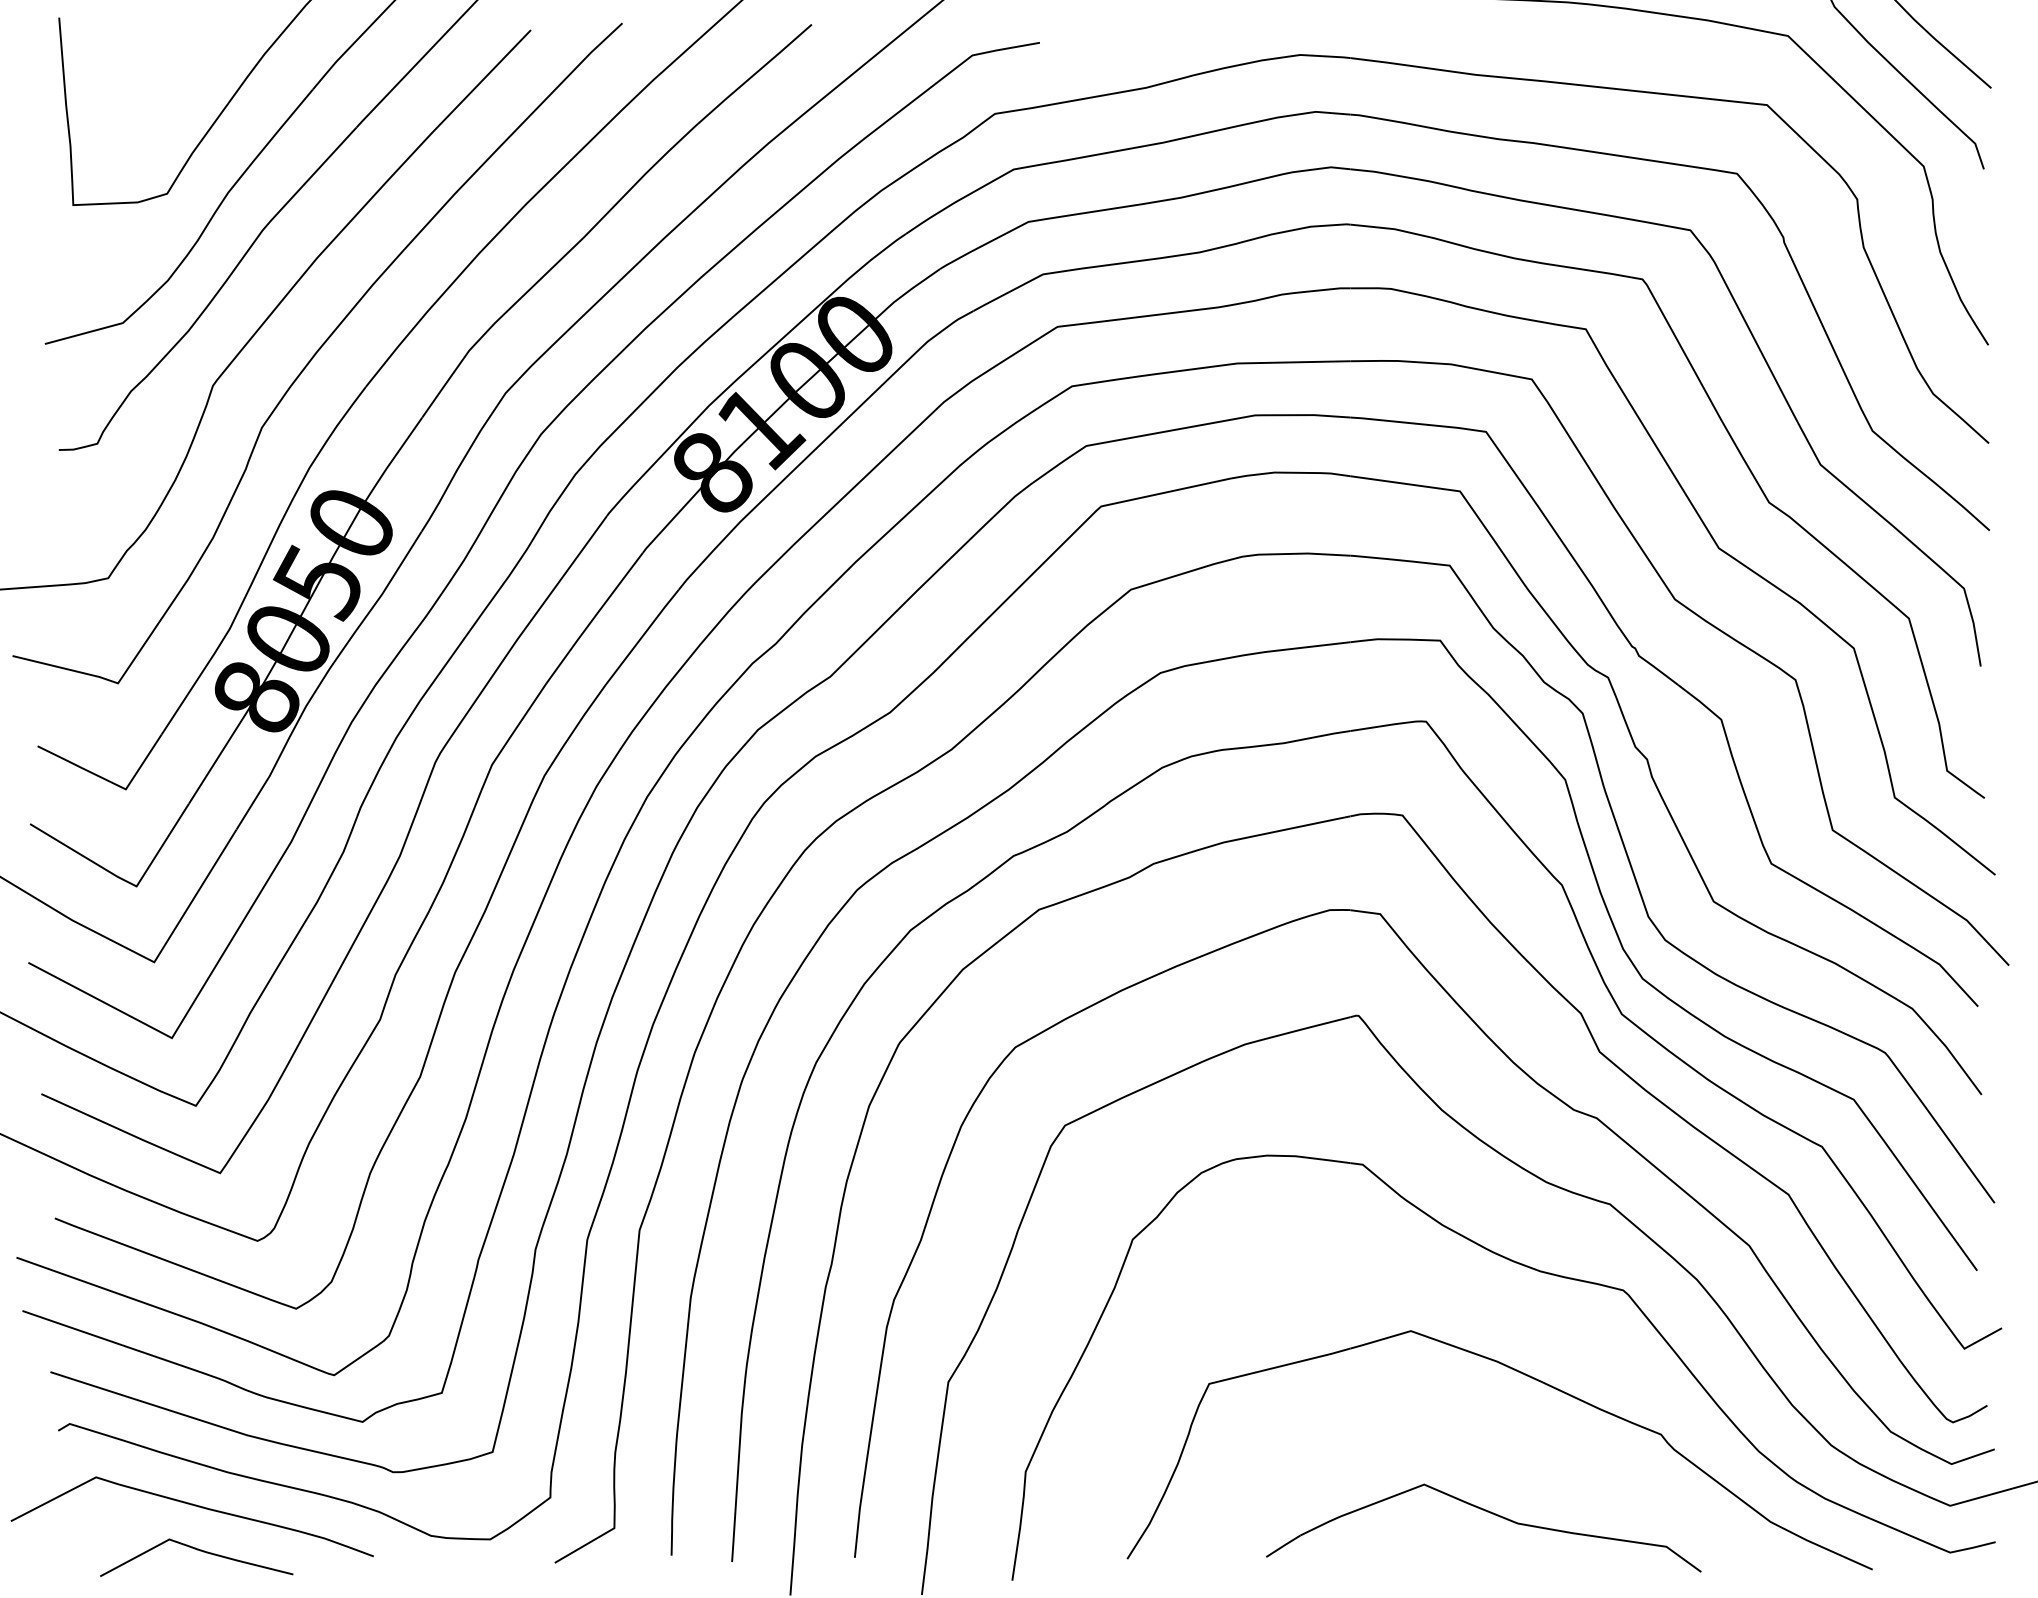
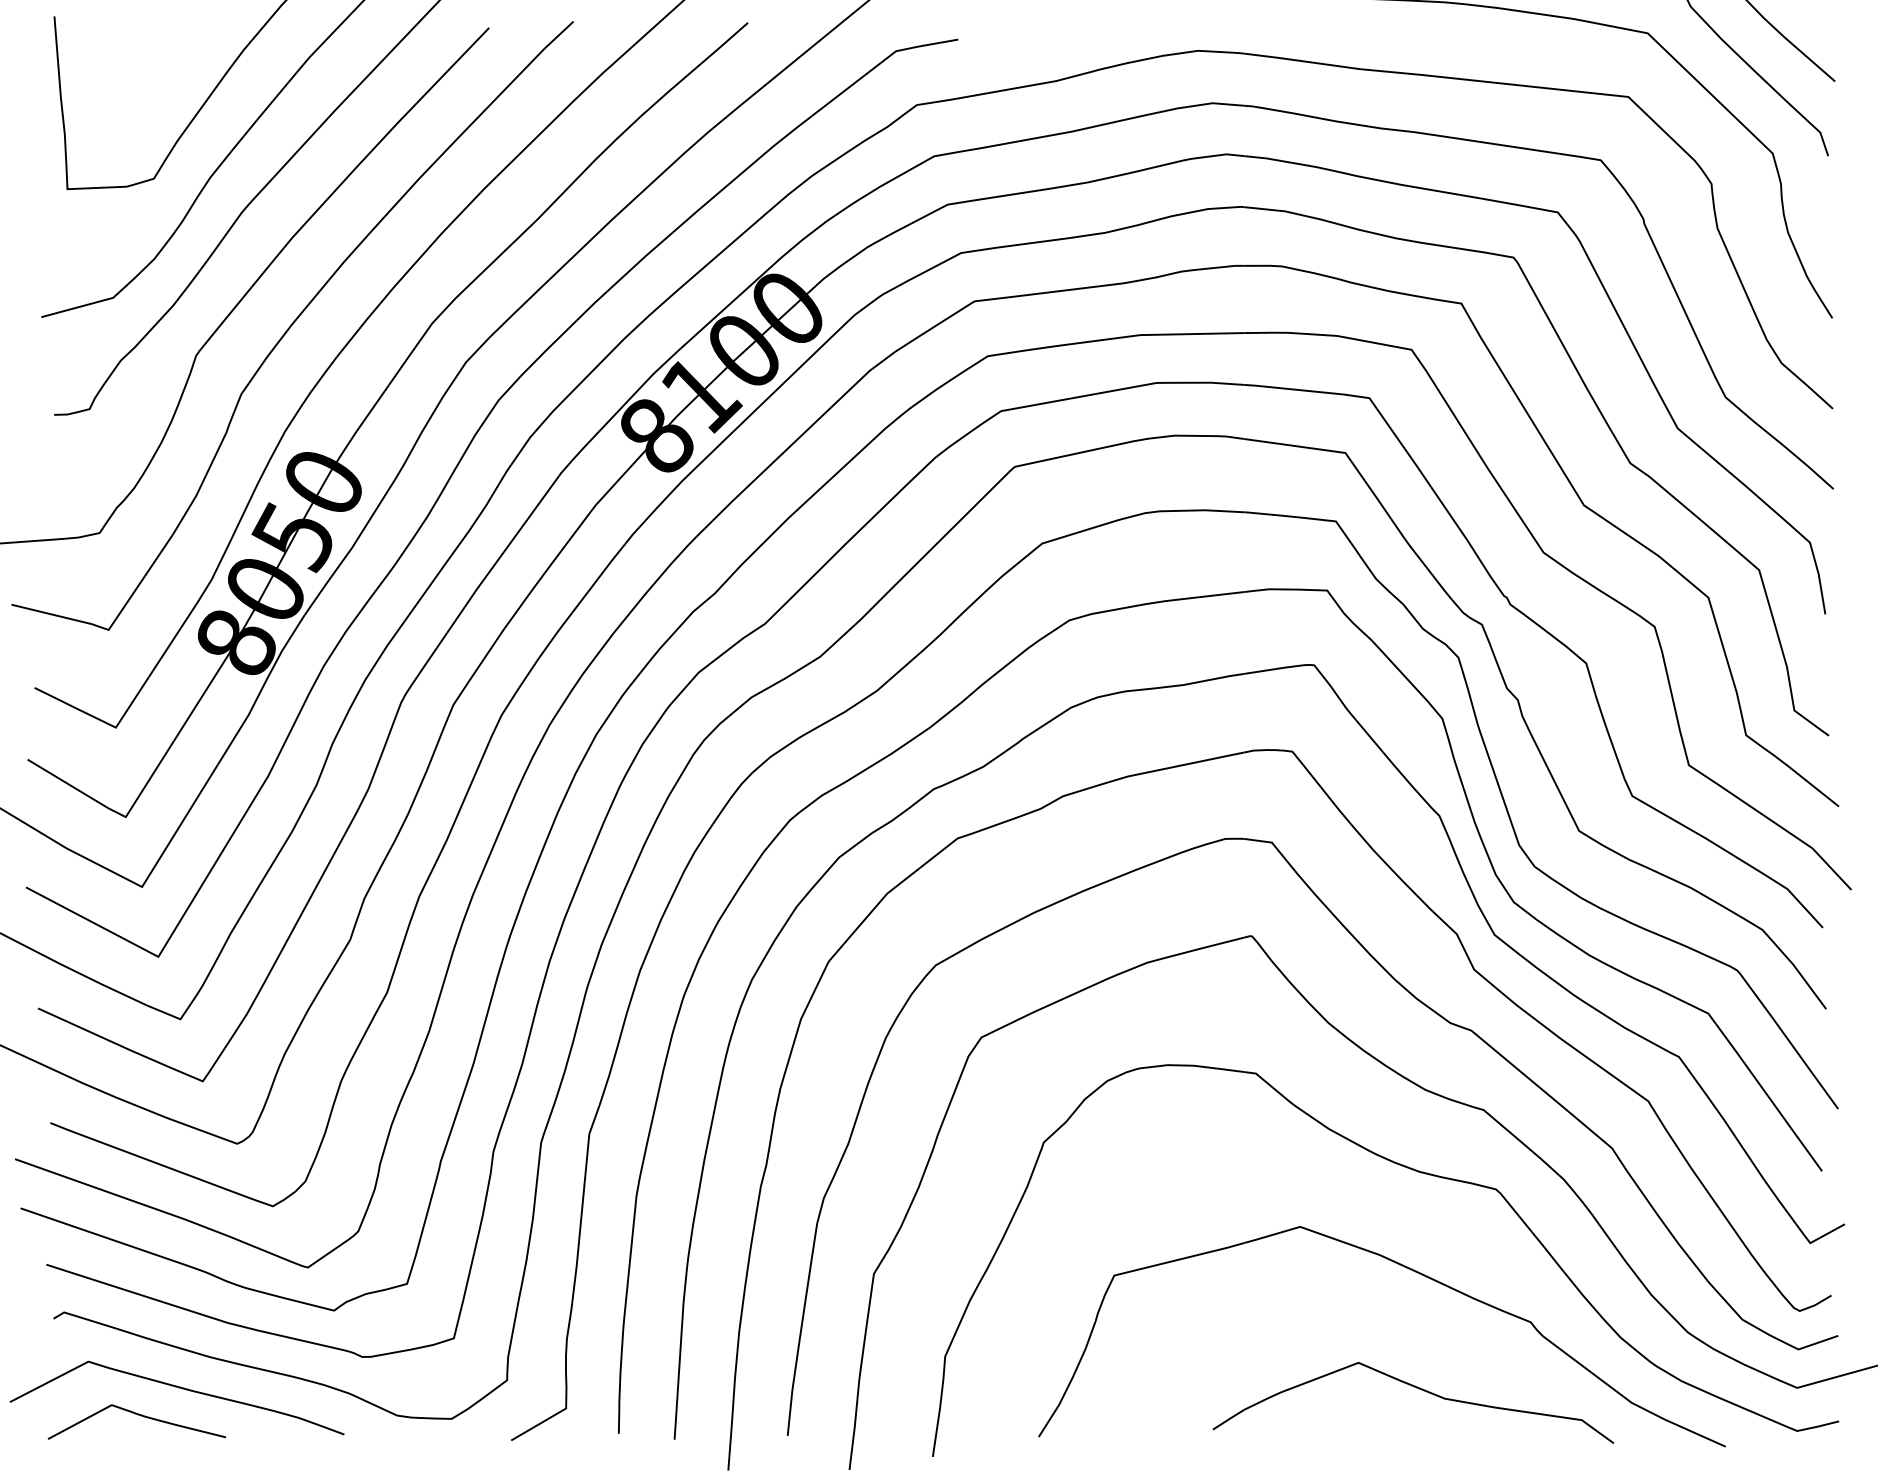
part: (1487, 1512) -> (1416, 1388), moved
curve: (197, 1550) -> (137, 1415), moved

